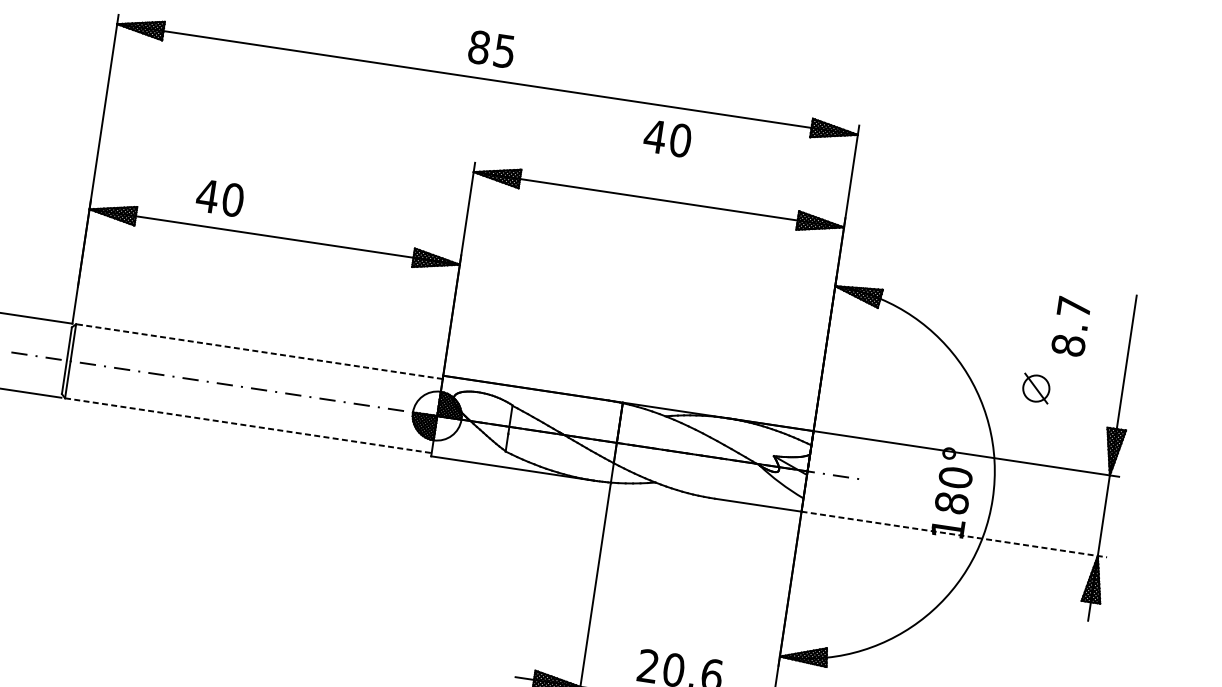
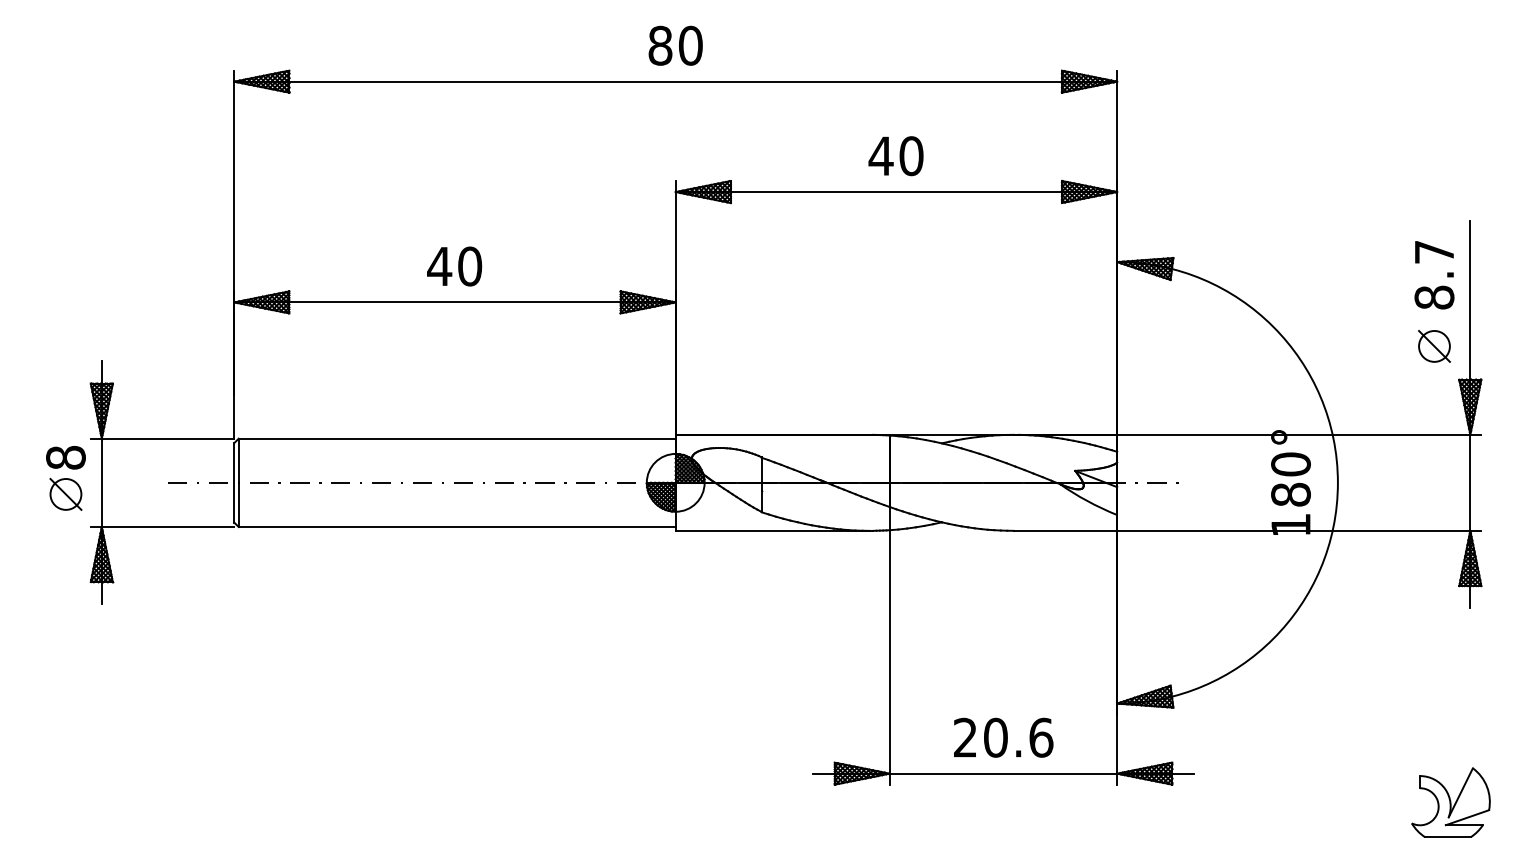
text: (504, 51) -> (690, 45), 85 -> 80
text: (667, 138) -> (895, 156), moved
text: (220, 198) -> (454, 266), moved
text: (1071, 326) -> (1434, 275), moved
line: (259, 351) -> (457, 438), dashed -> solid
part: (1036, 388) -> (1434, 346), moved
line: (248, 426) -> (457, 527), dashed -> solid
line: (954, 534) -> (1299, 530), dashed -> solid

